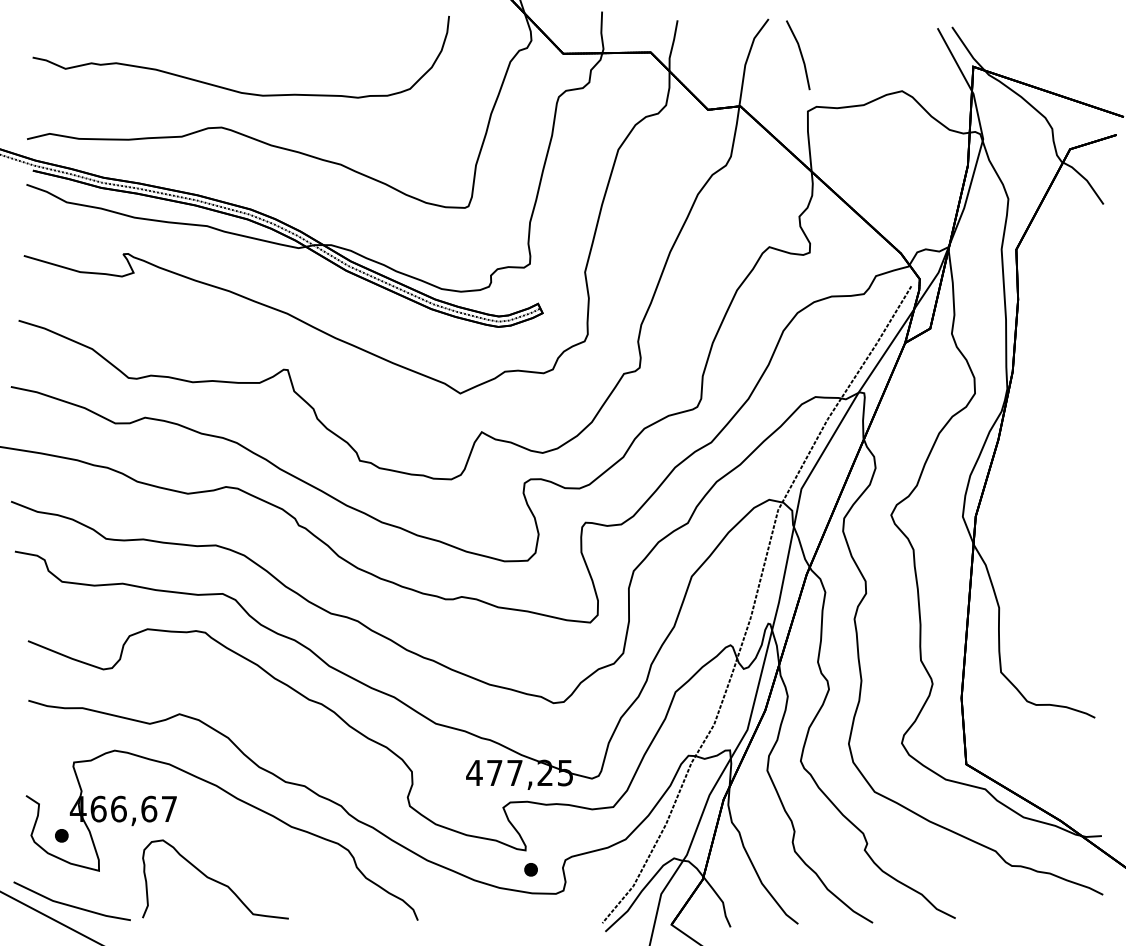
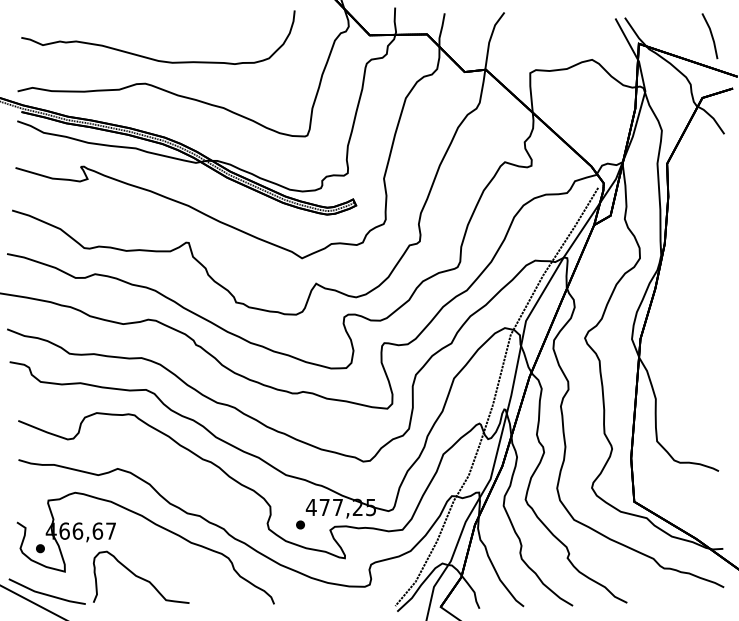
line: (800, 55) -> (711, 36), moved
part: (531, 869) -> (300, 524), moved

